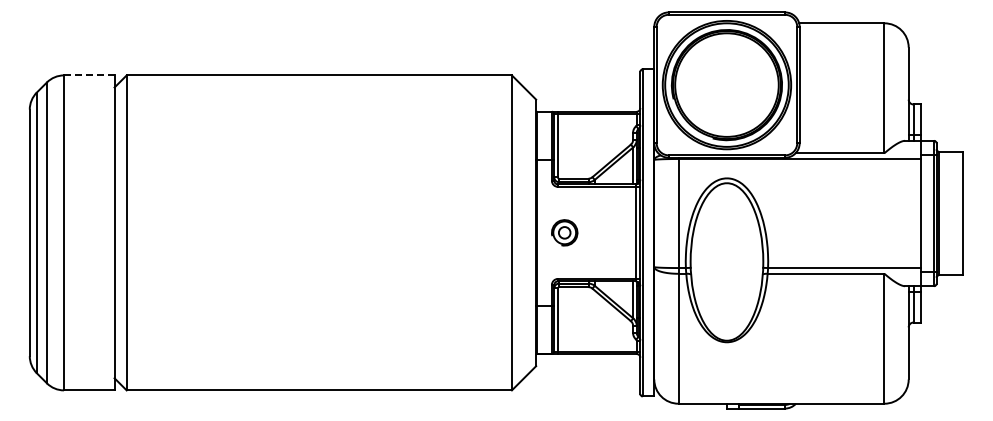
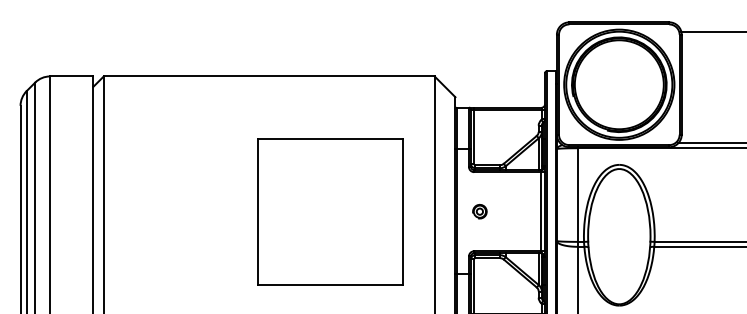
line: (89, 75) -> (71, 76), dashed -> solid
part: (390, 232) -> (330, 211), added
part: (564, 232) -> (479, 211), size x0.62

